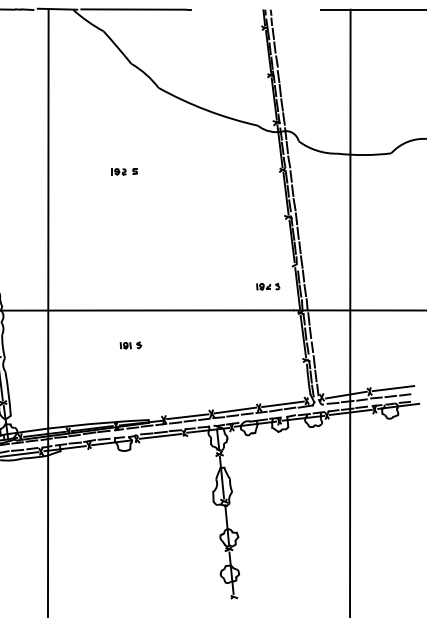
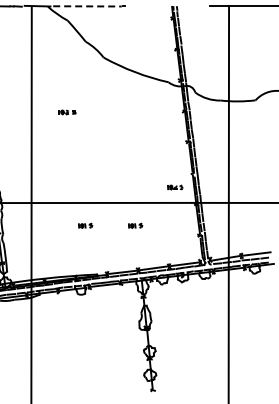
line: (133, 9) -> (87, 6), solid -> dashed
part: (124, 171) -> (67, 112), moved
part: (207, 344) -> (135, 225), added

